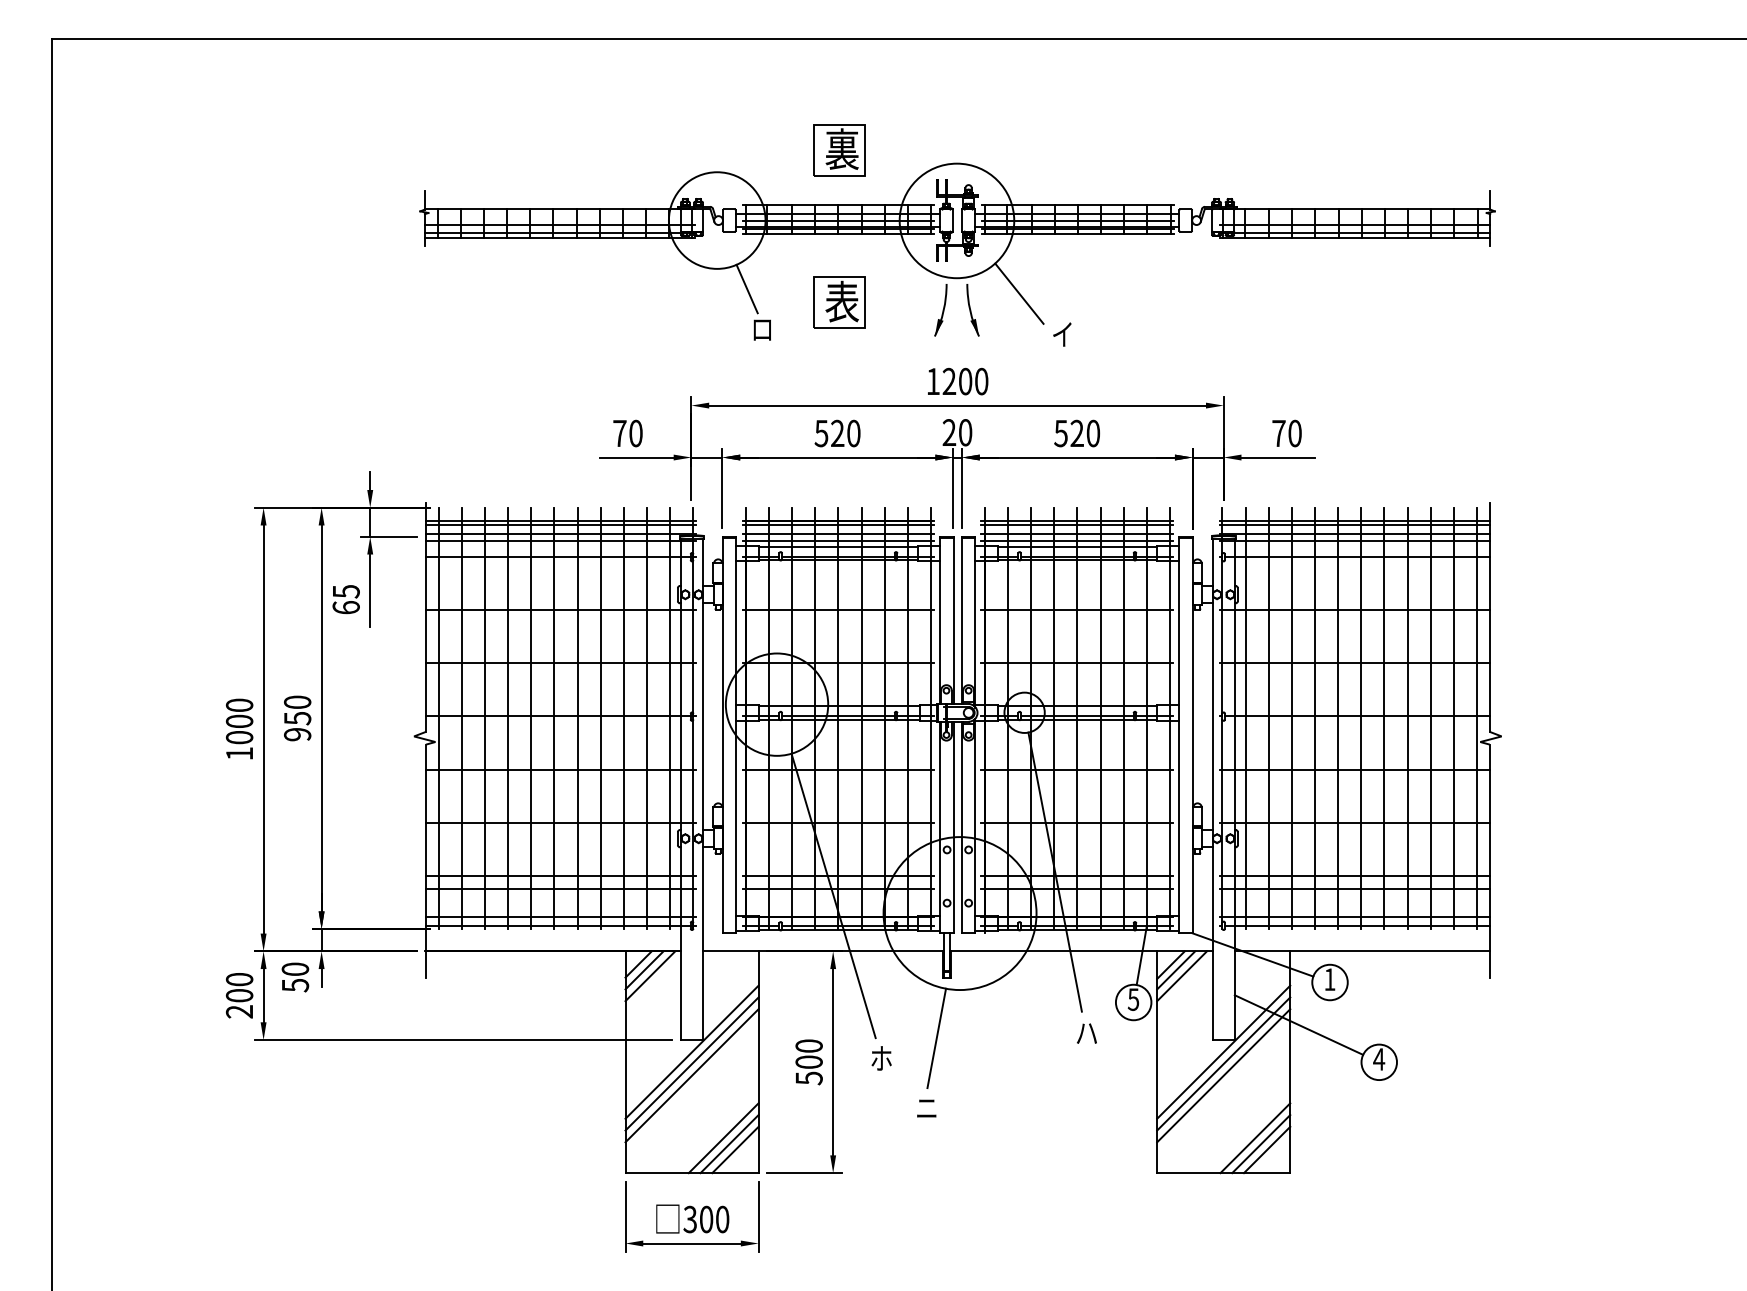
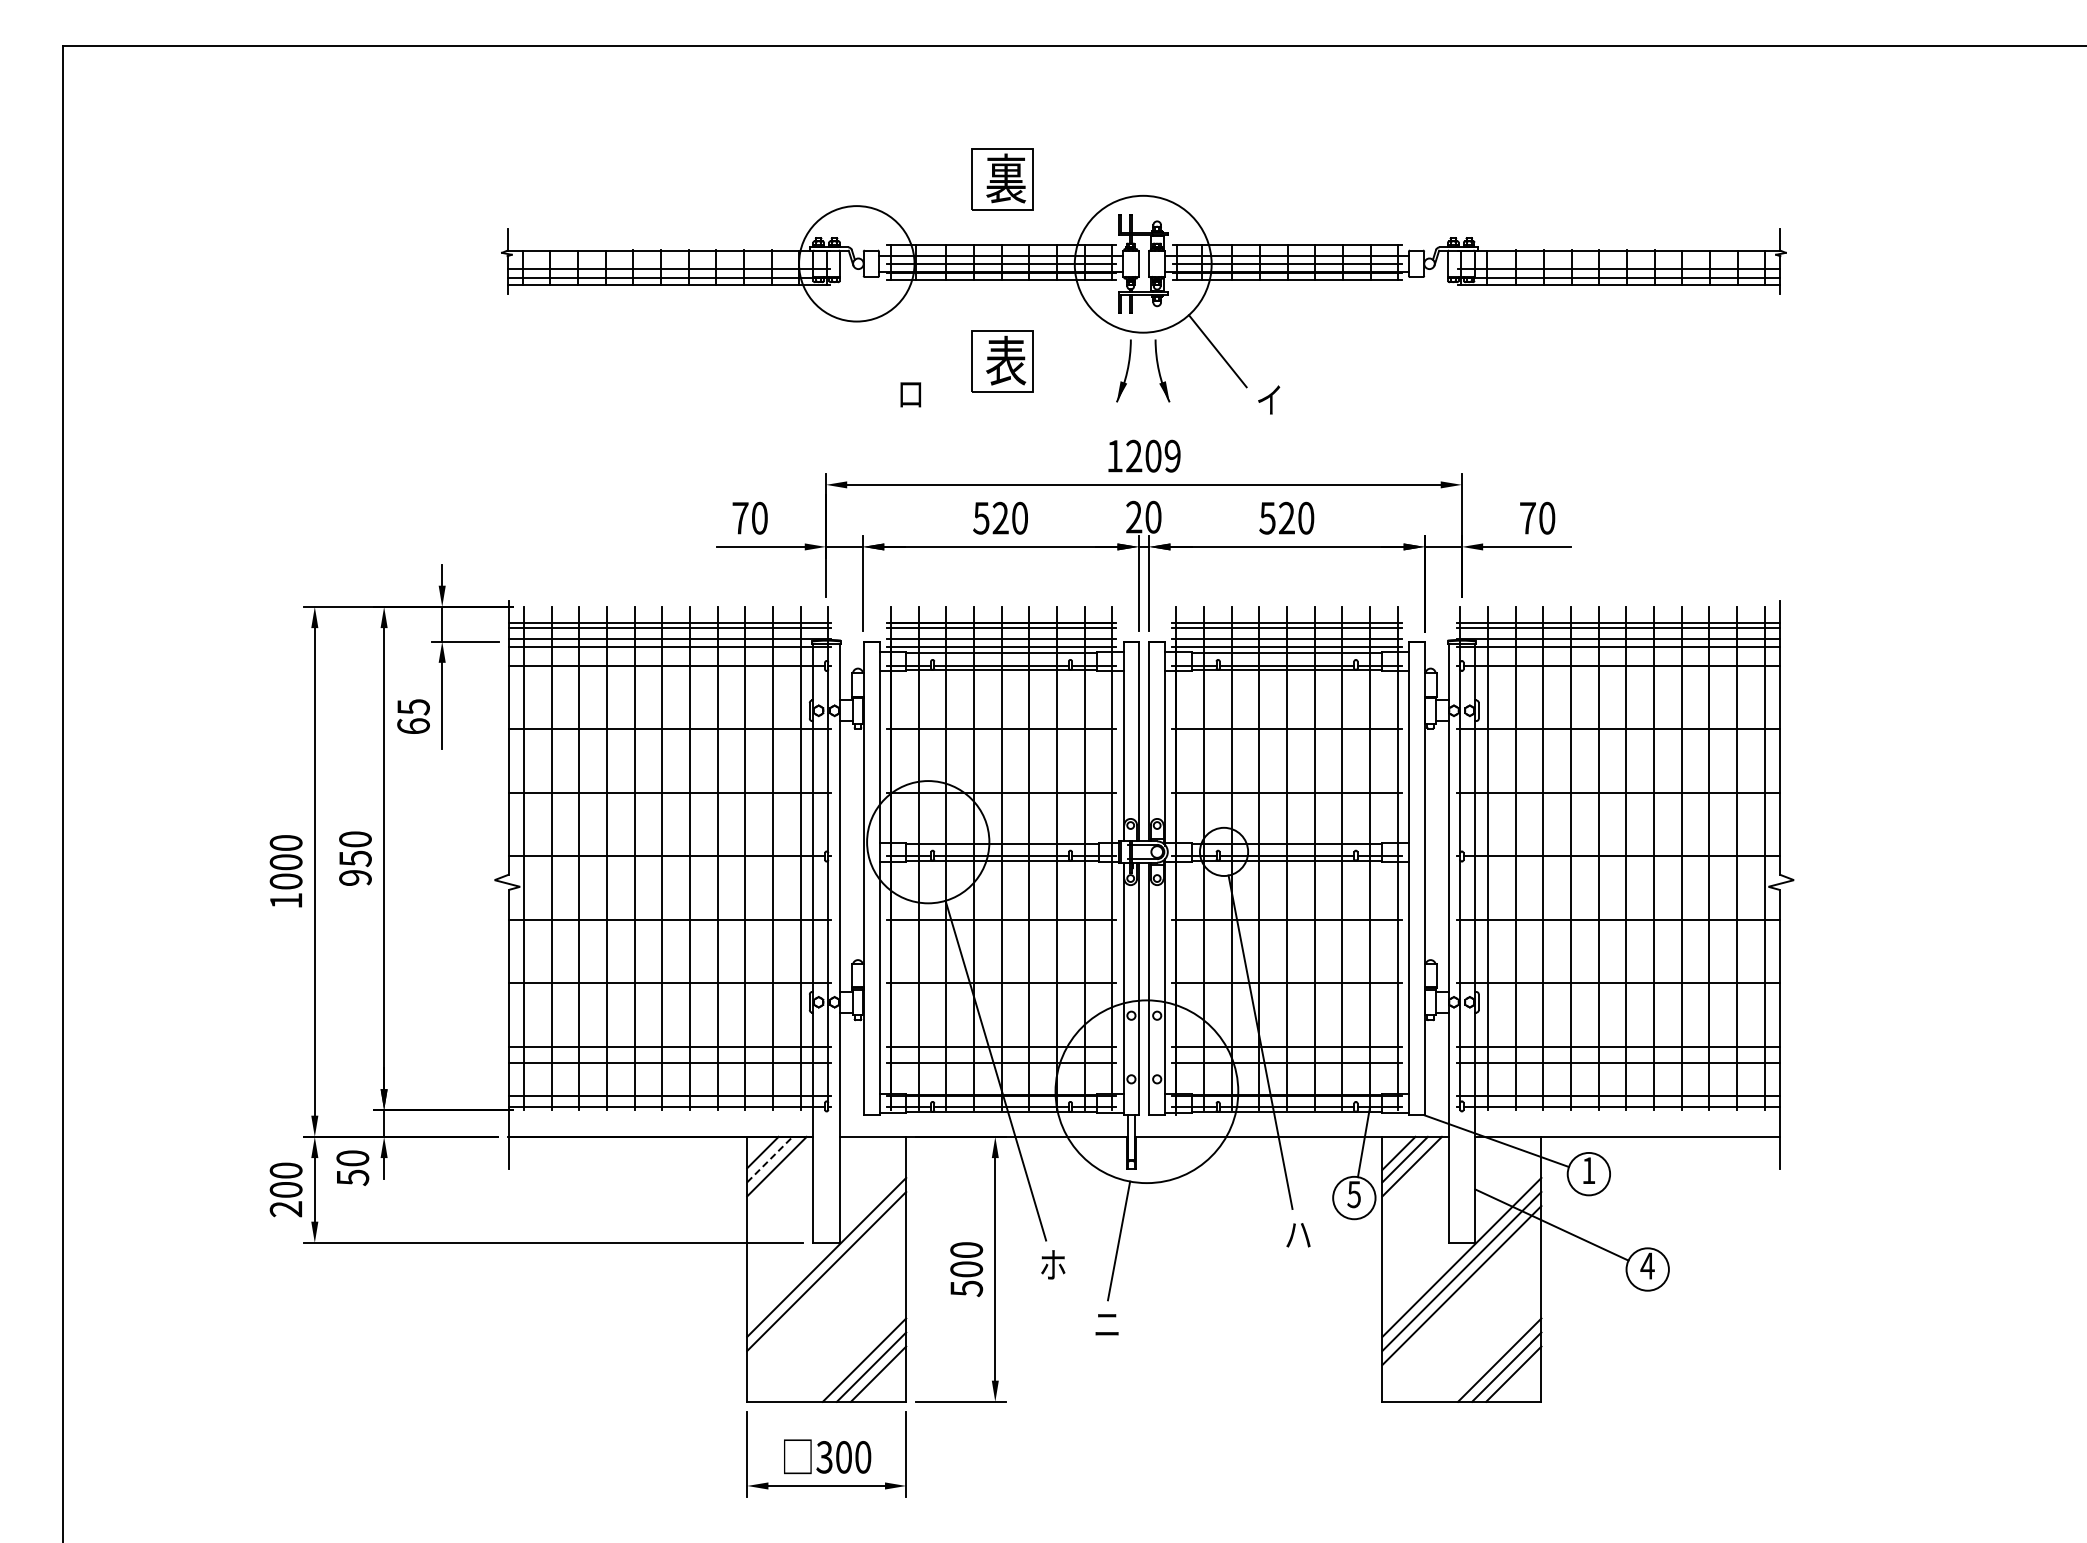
line: (747, 288) -> (892, 345), removed
text: (981, 381) -> (1172, 455), 1200 -> 1209
line: (644, 970) -> (770, 1159), solid -> dashed
line: (691, 1075) -> (826, 1285), removed

